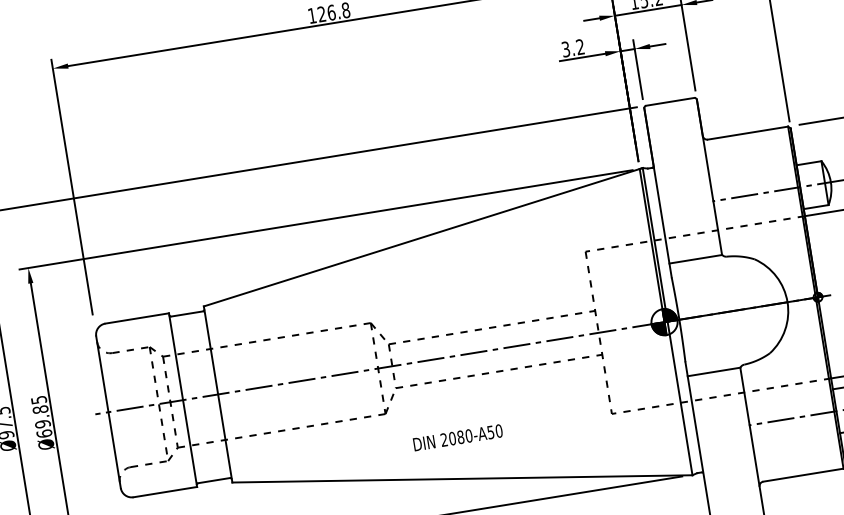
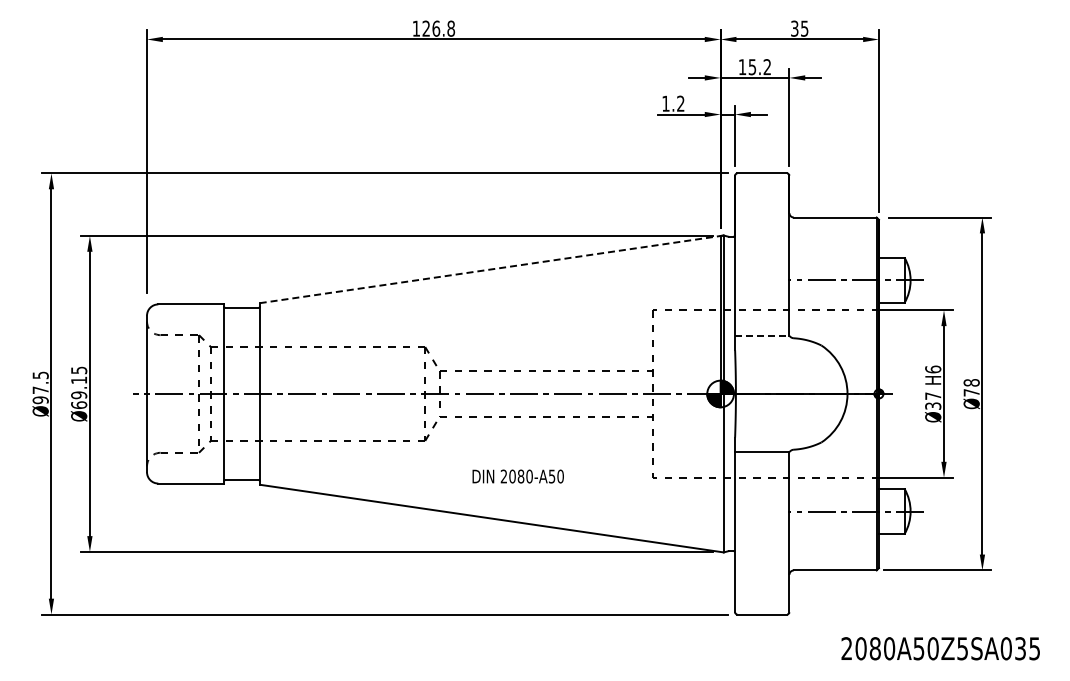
text: (565, 49) -> (665, 103), 3.2 -> 1.2
line: (422, 237) -> (491, 269), solid -> dashed
line: (695, 258) -> (762, 335), solid -> dashed
text: (40, 409) -> (79, 380), Ø69.85 -> Ø69.15
text: (457, 437) -> (517, 476), moved

